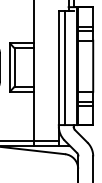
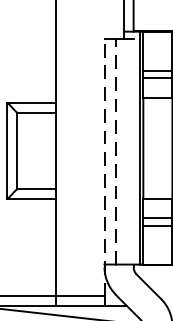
line: (64, 67) -> (115, 150), solid -> dashed
line: (58, 75) -> (103, 166), solid -> dashed

